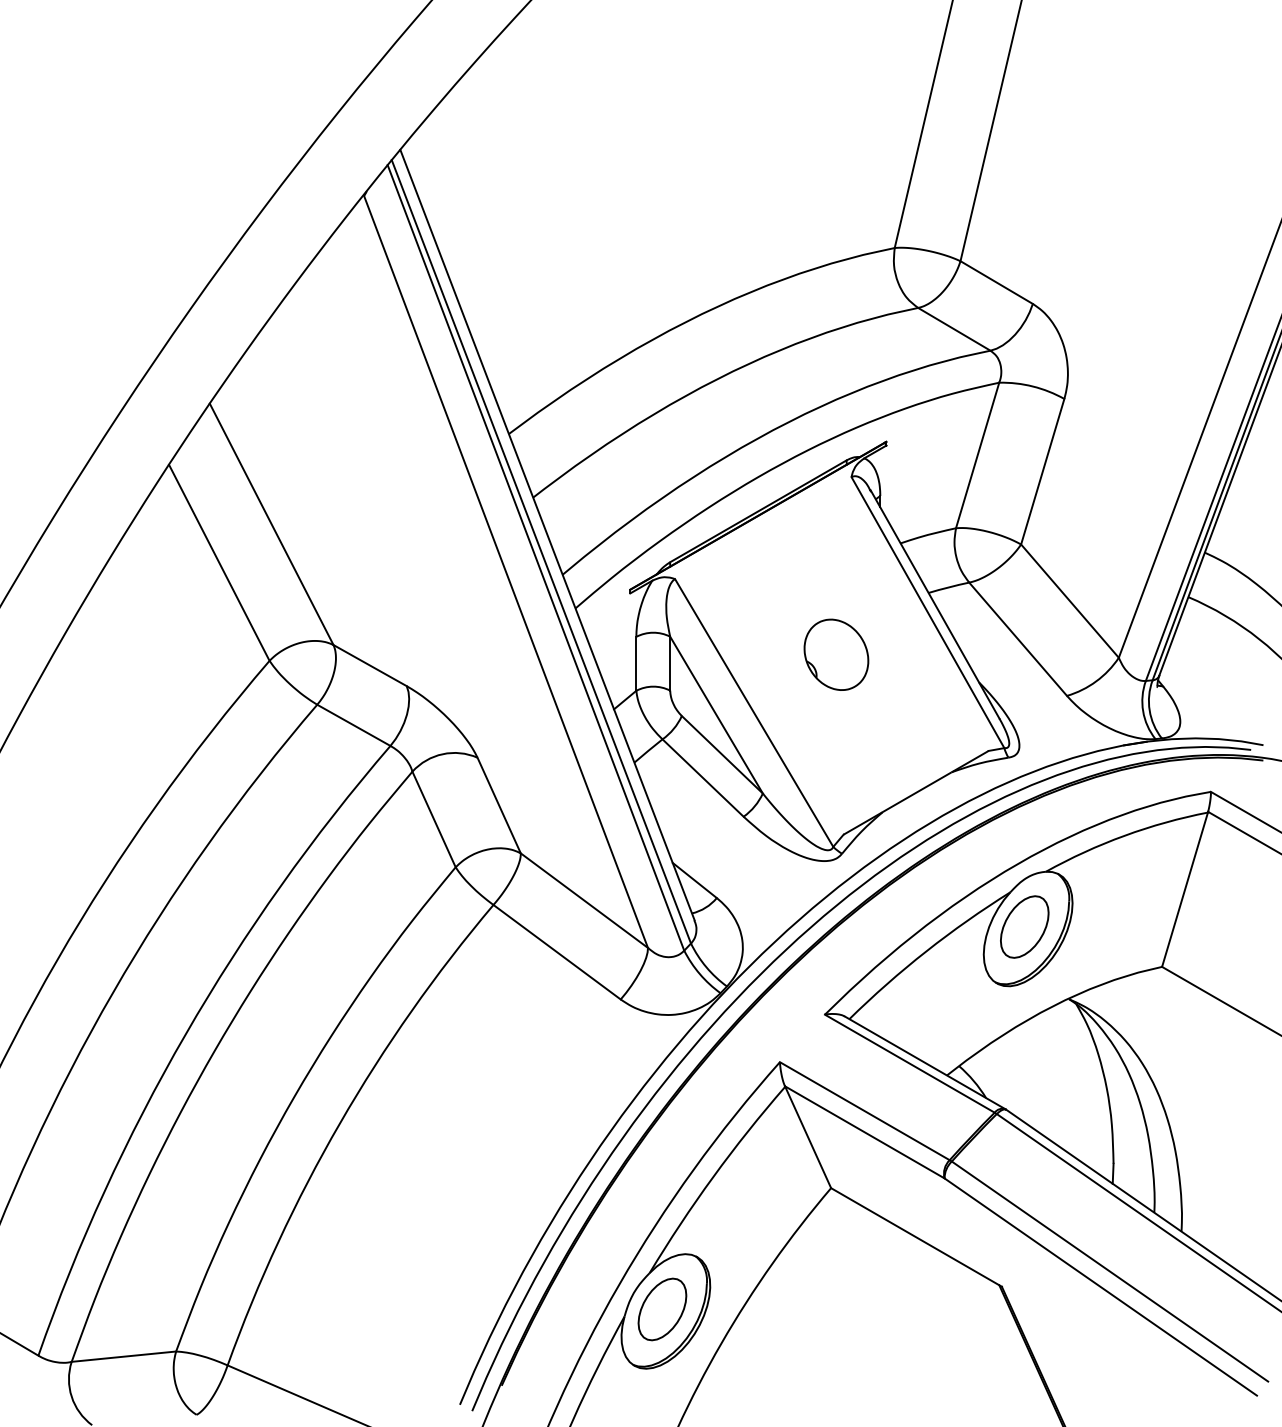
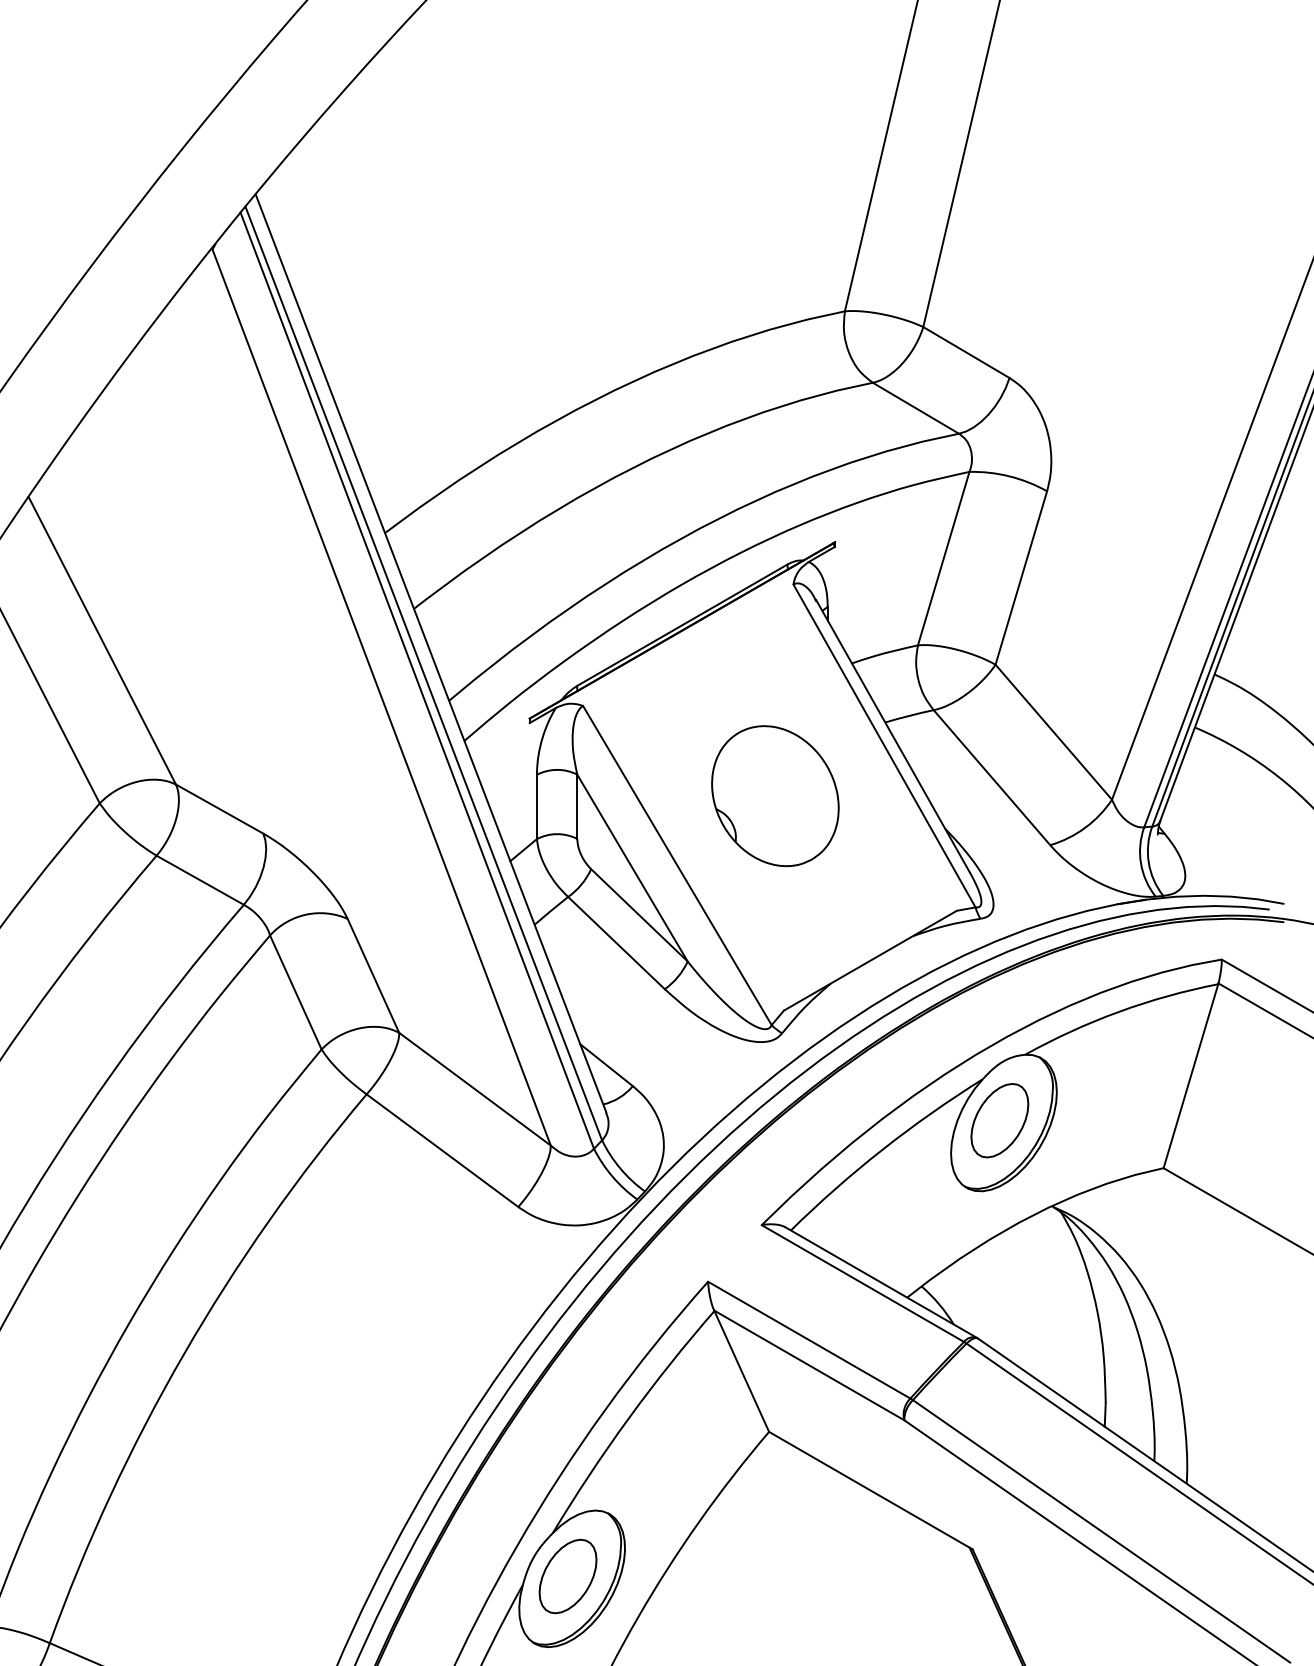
part: (836, 654) -> (775, 795), size x1.67

